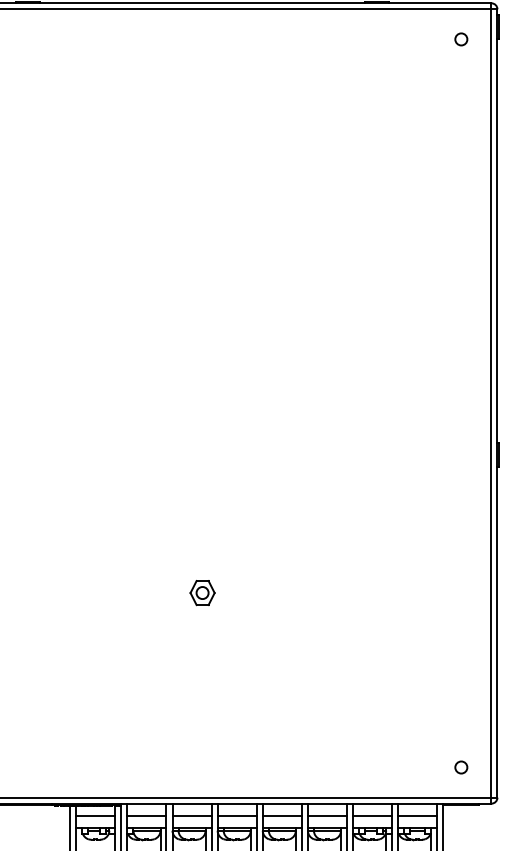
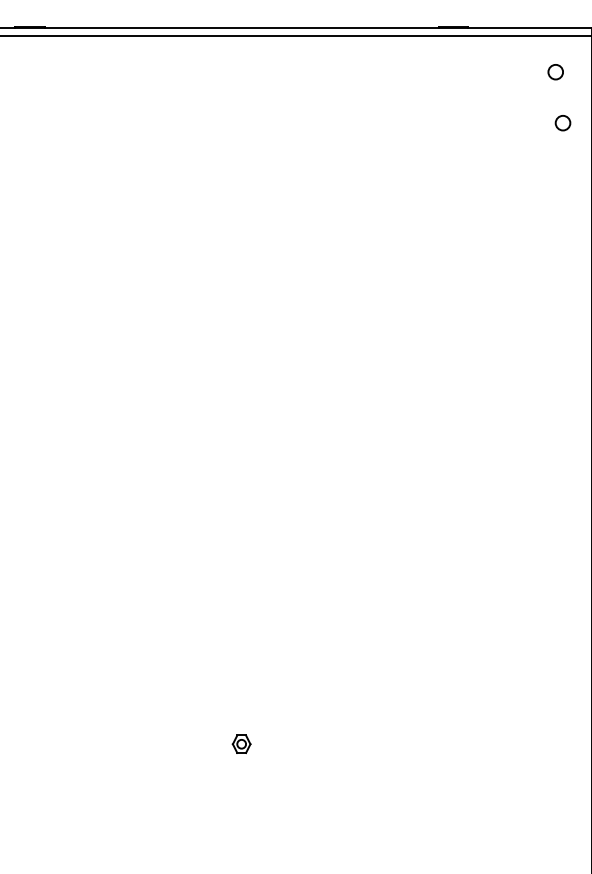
circle: (467, 81) -> (563, 123), added
part: (202, 593) -> (241, 744), size x0.6

